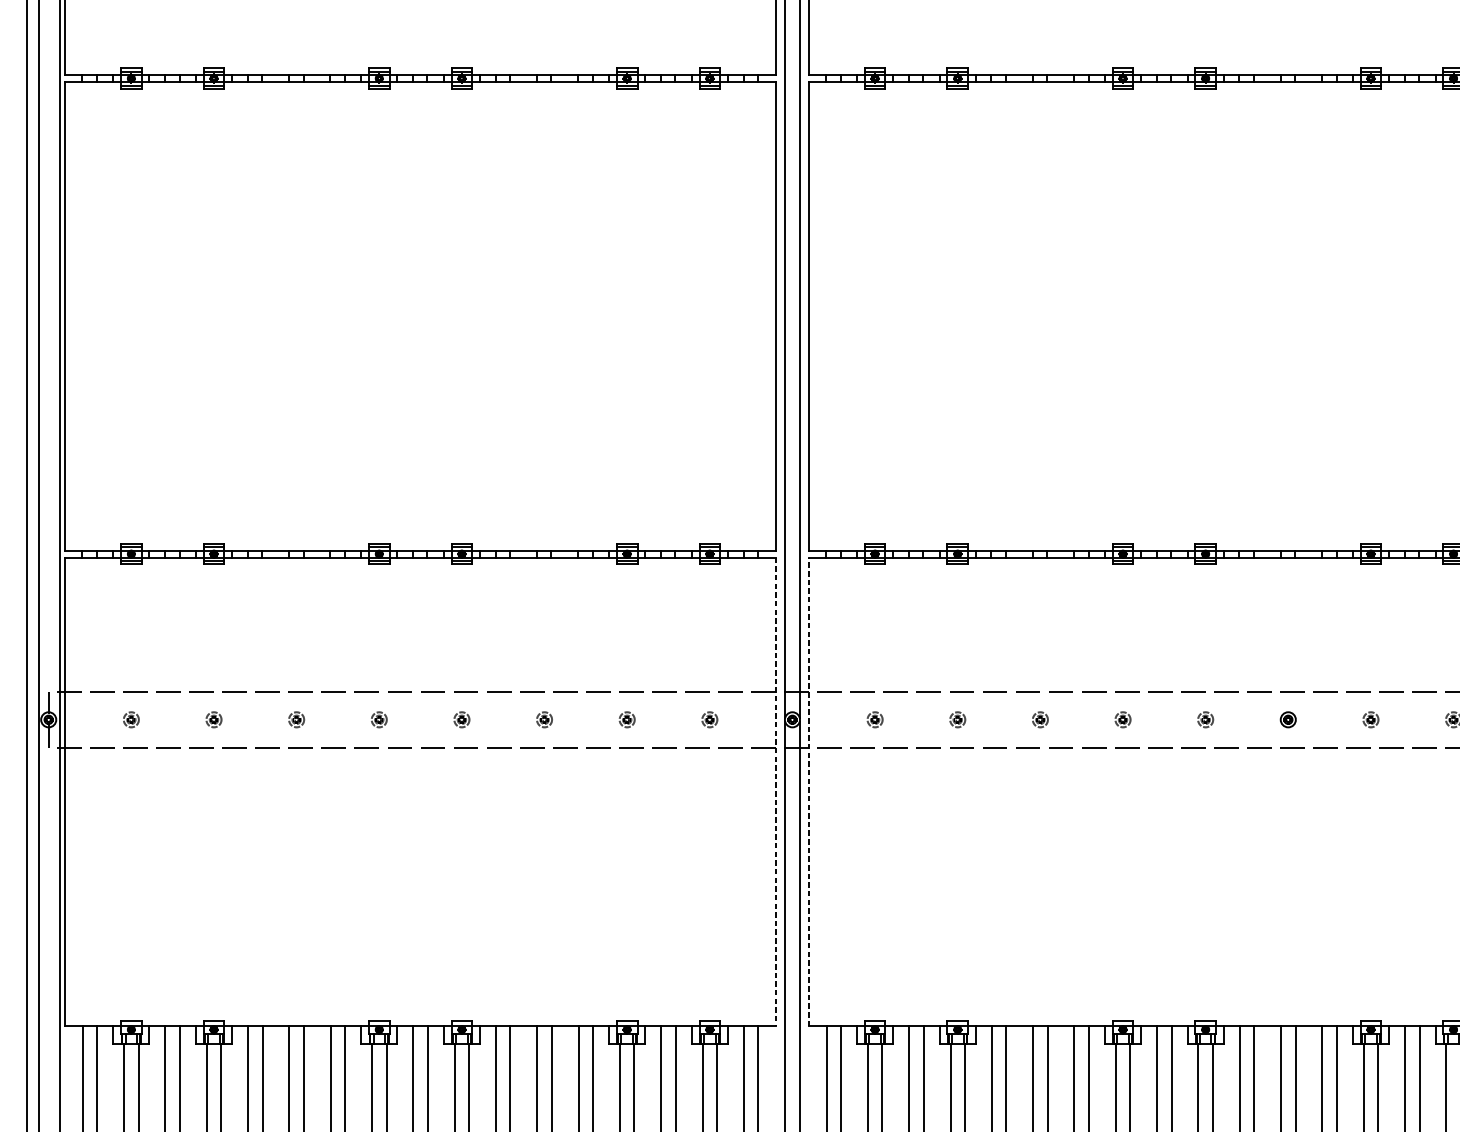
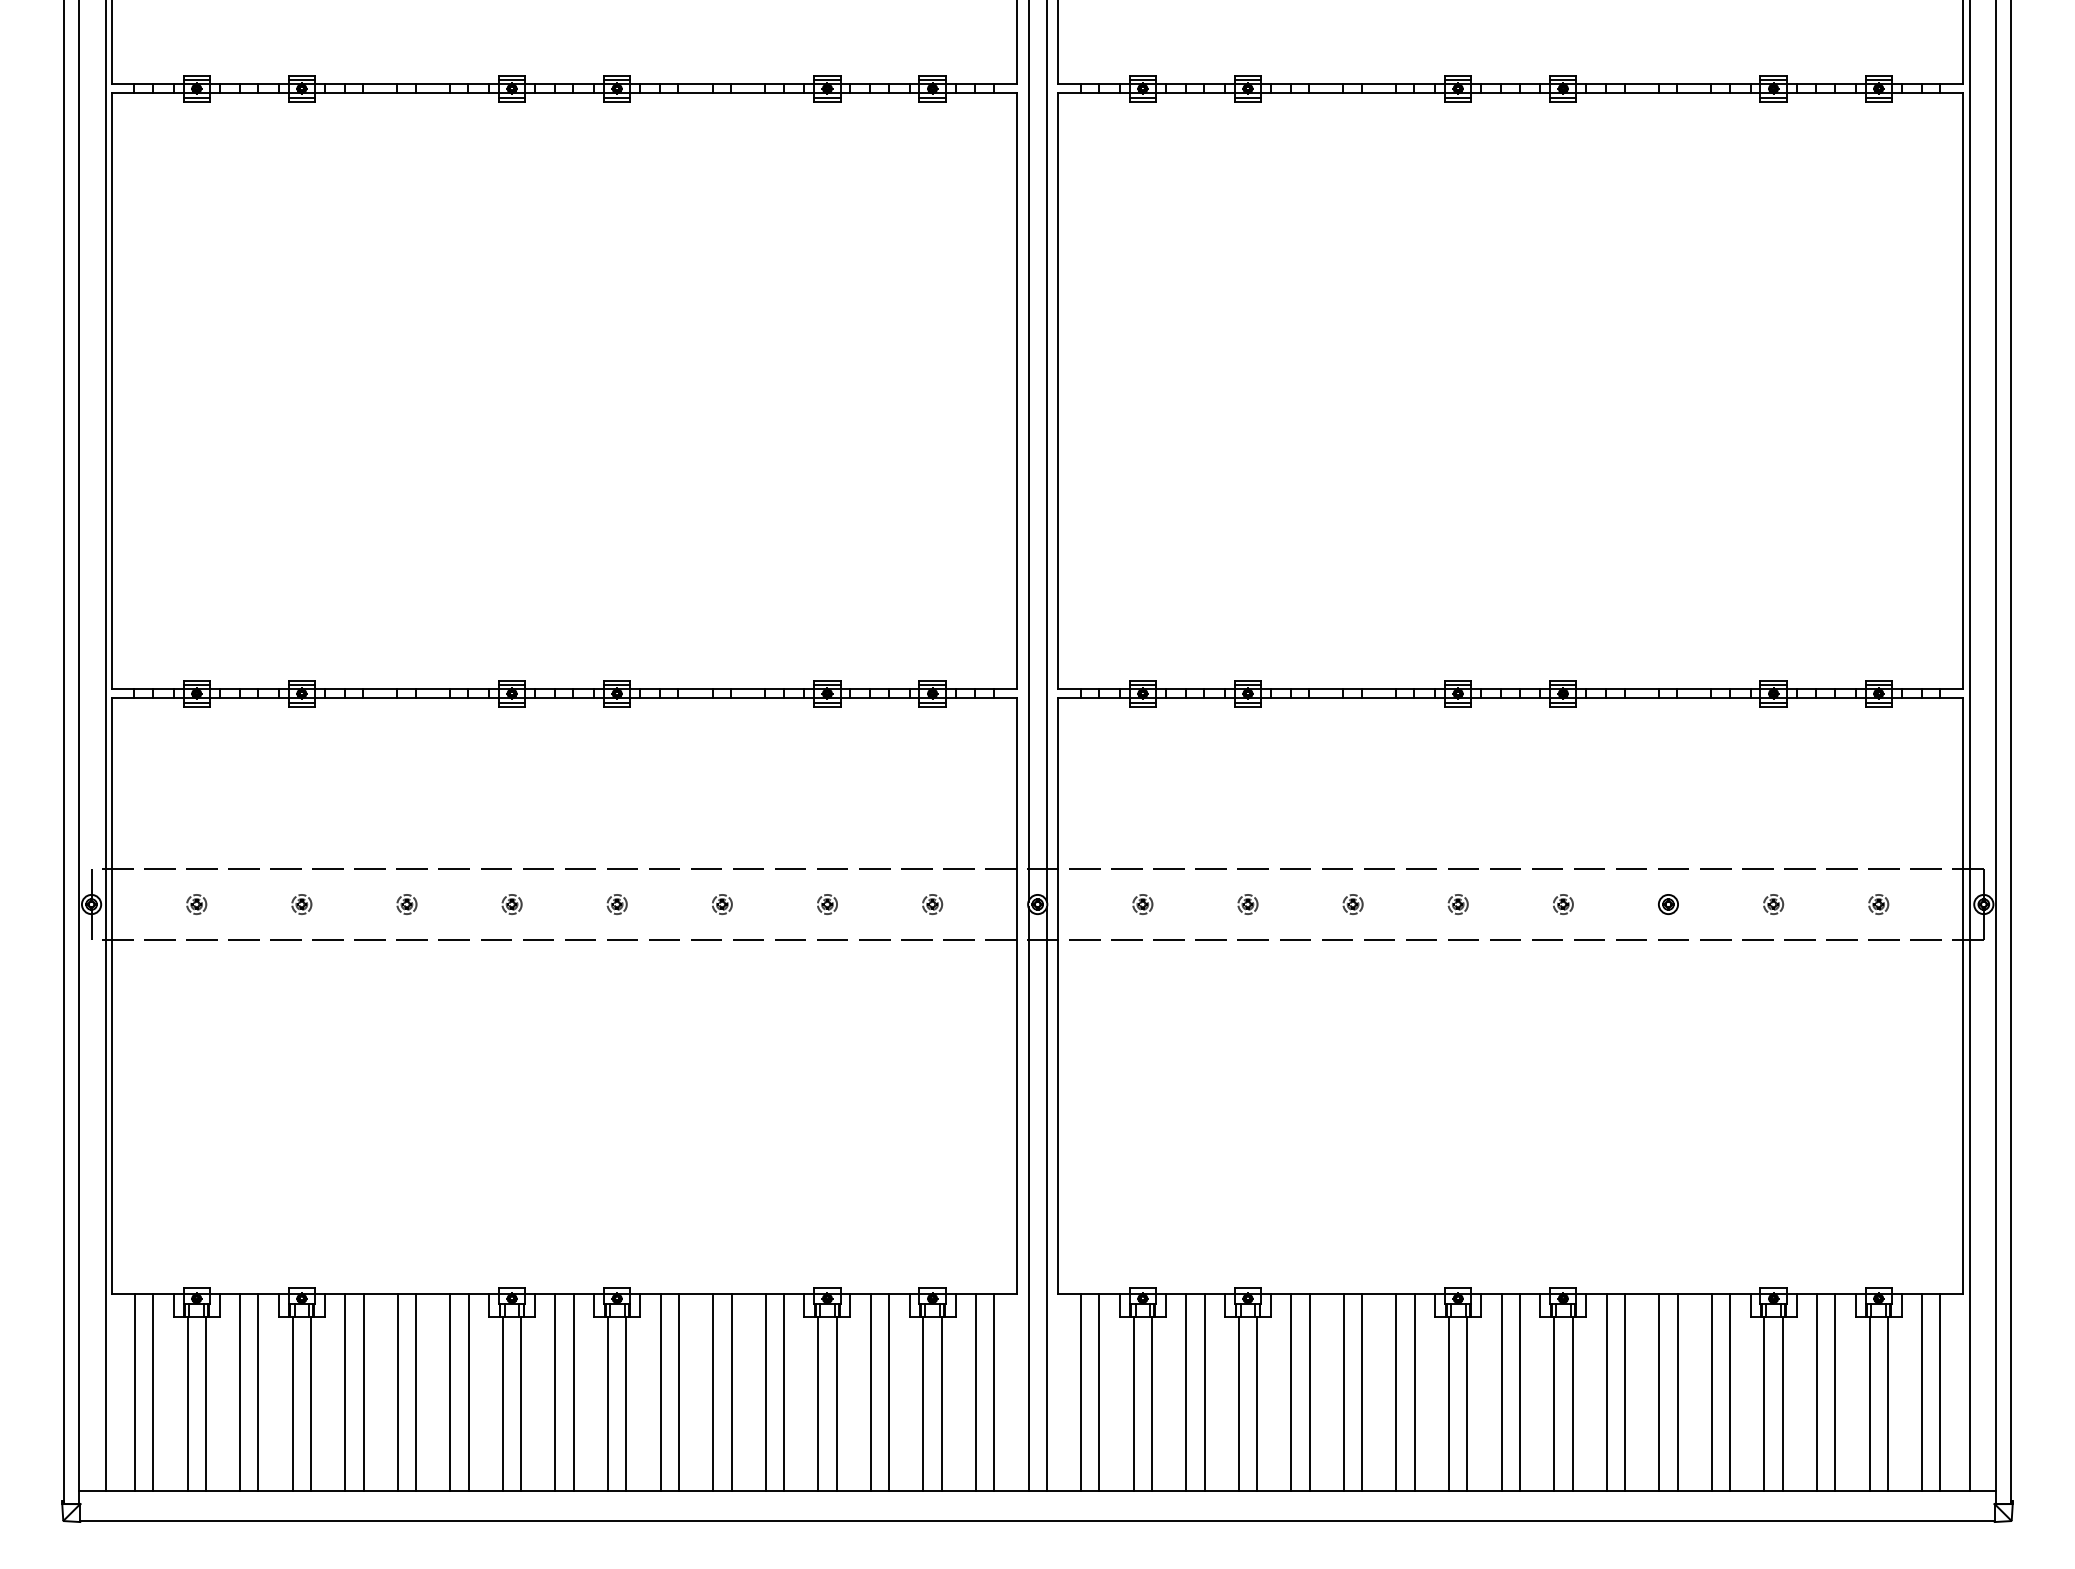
line: (808, 791) -> (1058, 995), dashed -> solid
line: (776, 792) -> (1017, 996), dashed -> solid

